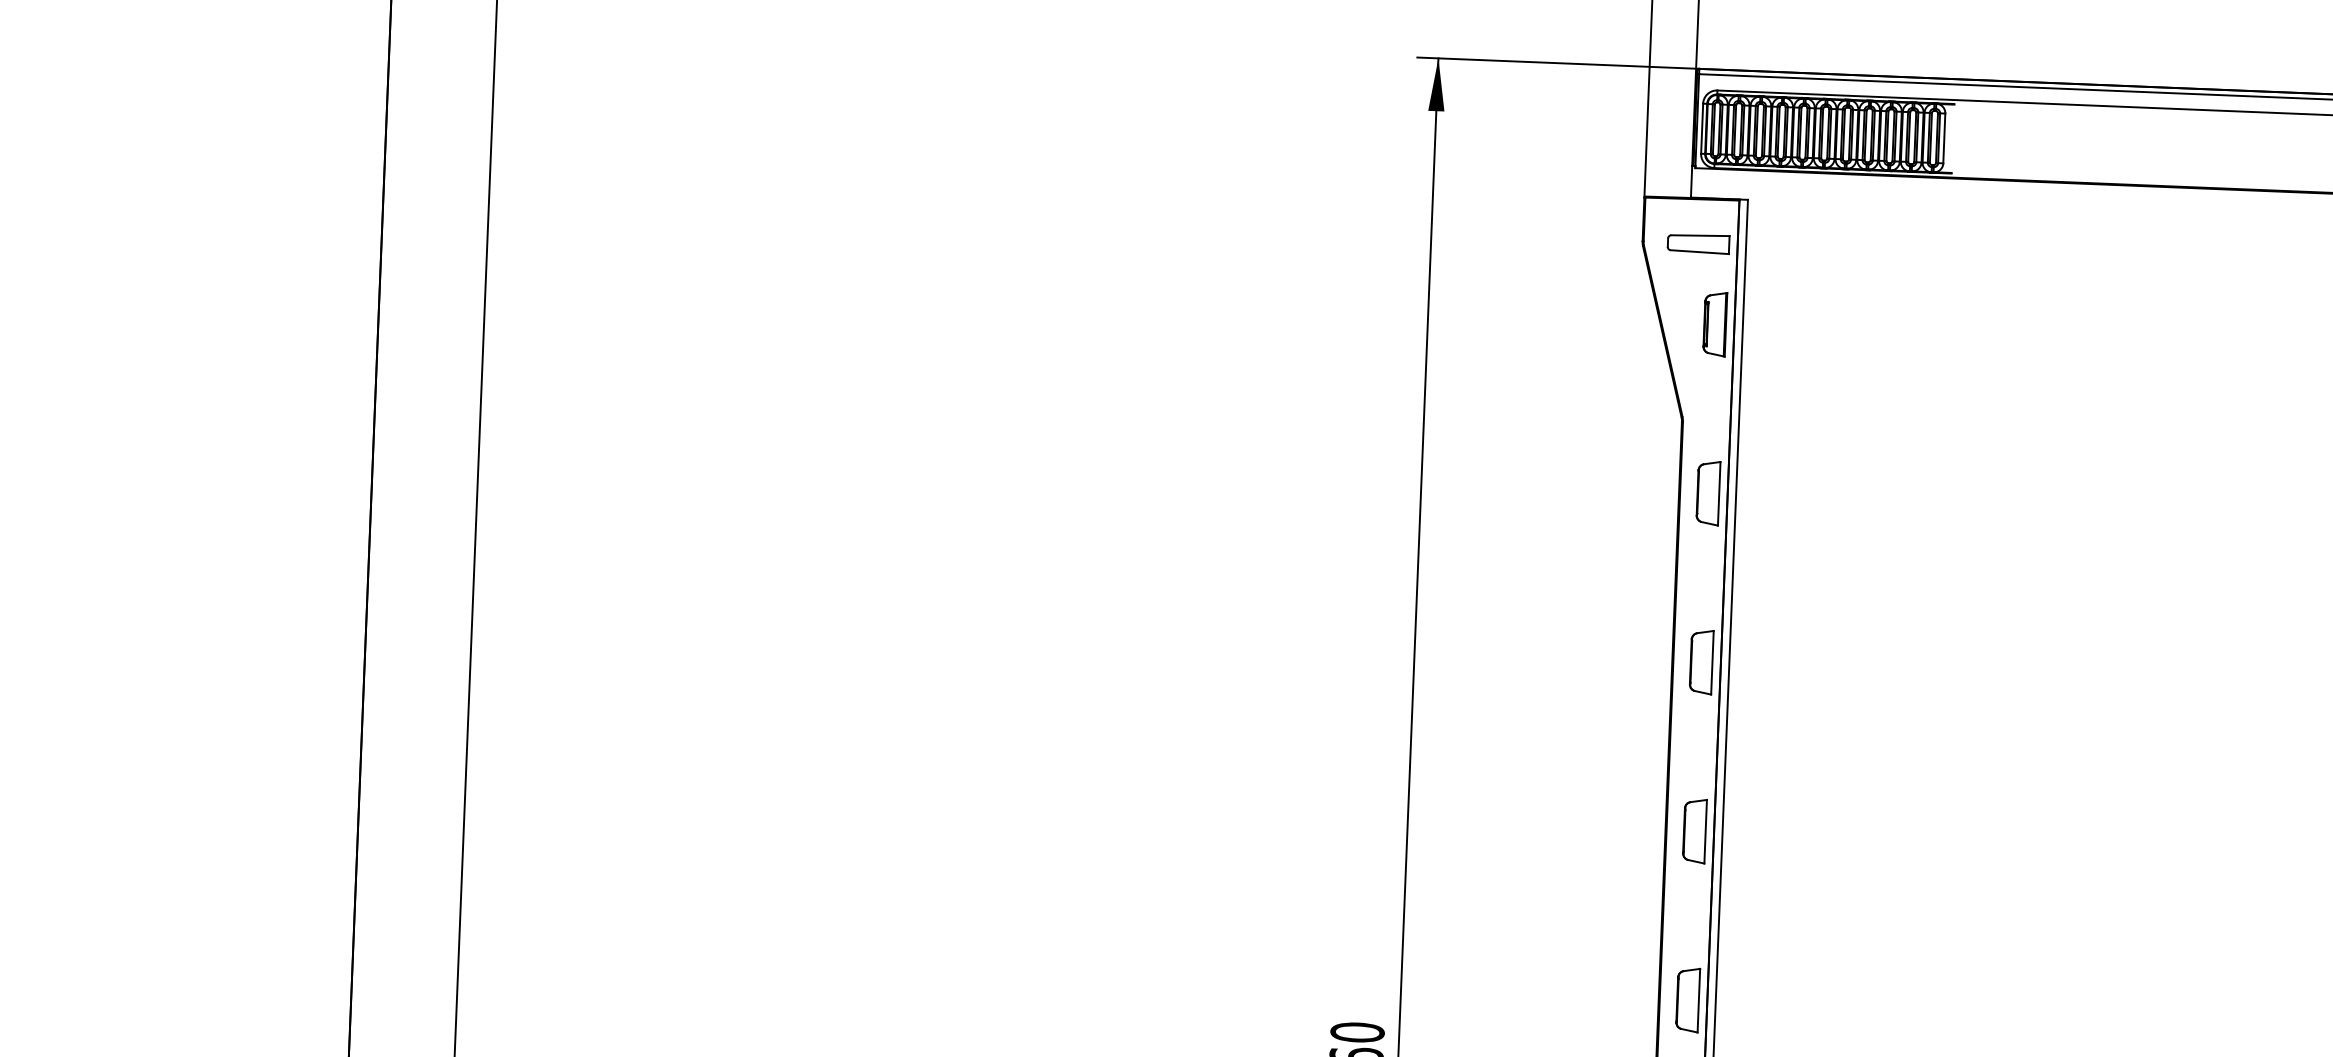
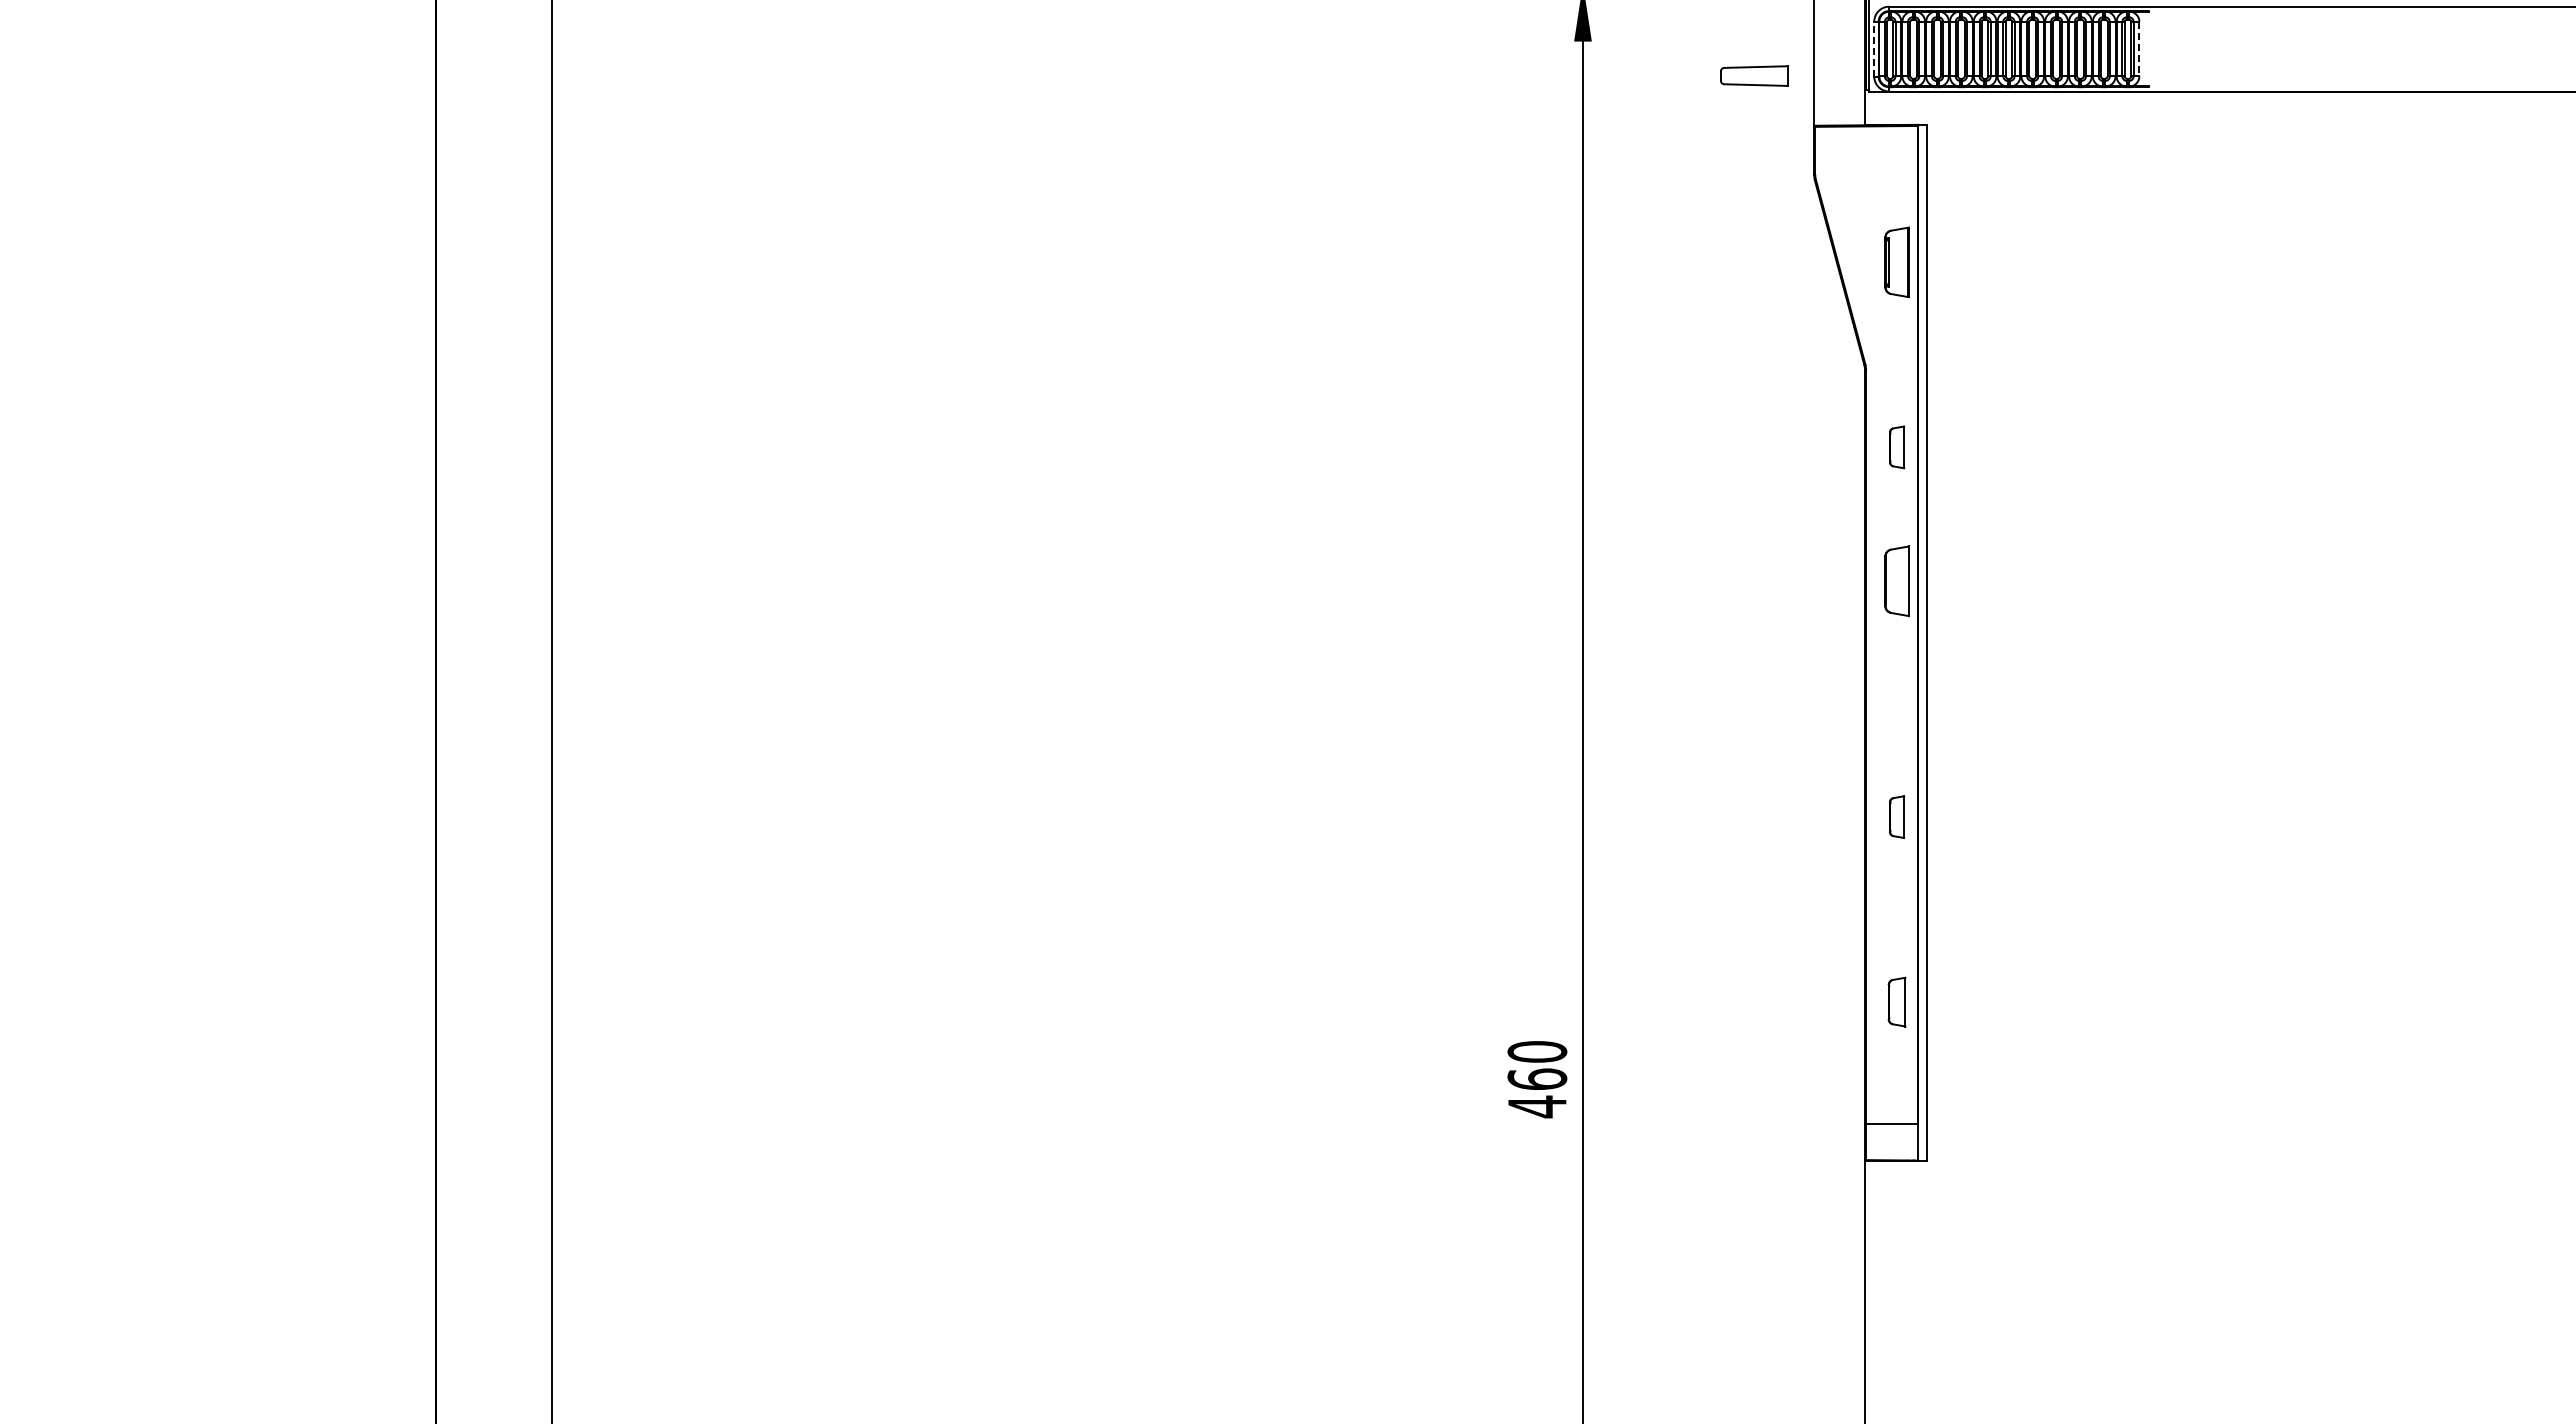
line: (1702, 128) -> (1874, 48), solid -> dashed
line: (1944, 138) -> (2139, 49), solid -> dashed
part: (1698, 243) -> (1754, 75), moved
part: (1707, 493) -> (1896, 447), size x0.6
part: (1701, 661) -> (1896, 580), moved
part: (1694, 830) -> (1896, 816), size x0.6
part: (1687, 999) -> (1896, 1001), size x0.7

